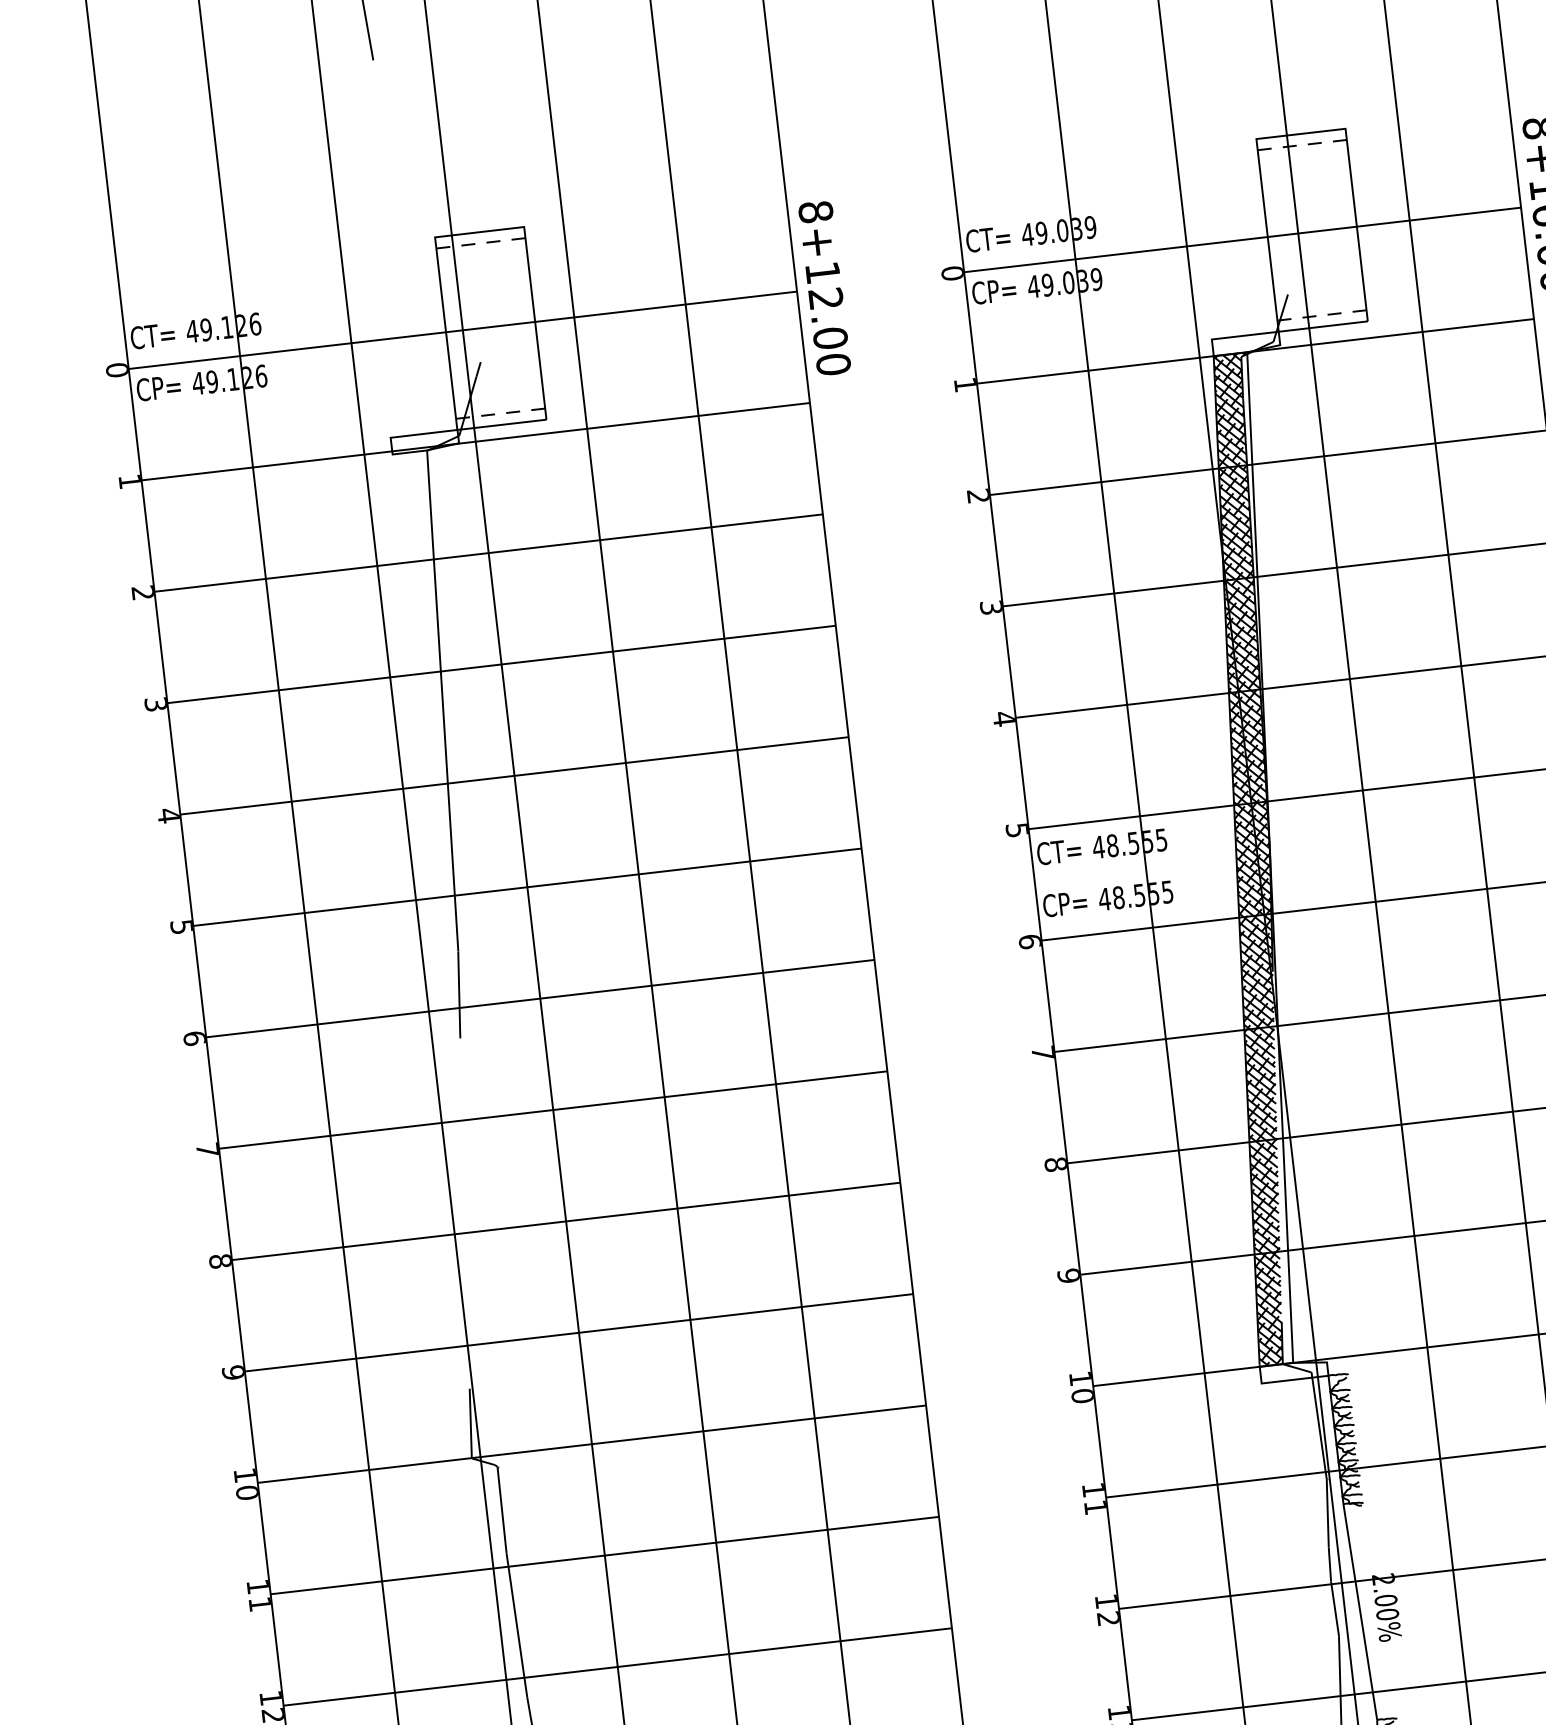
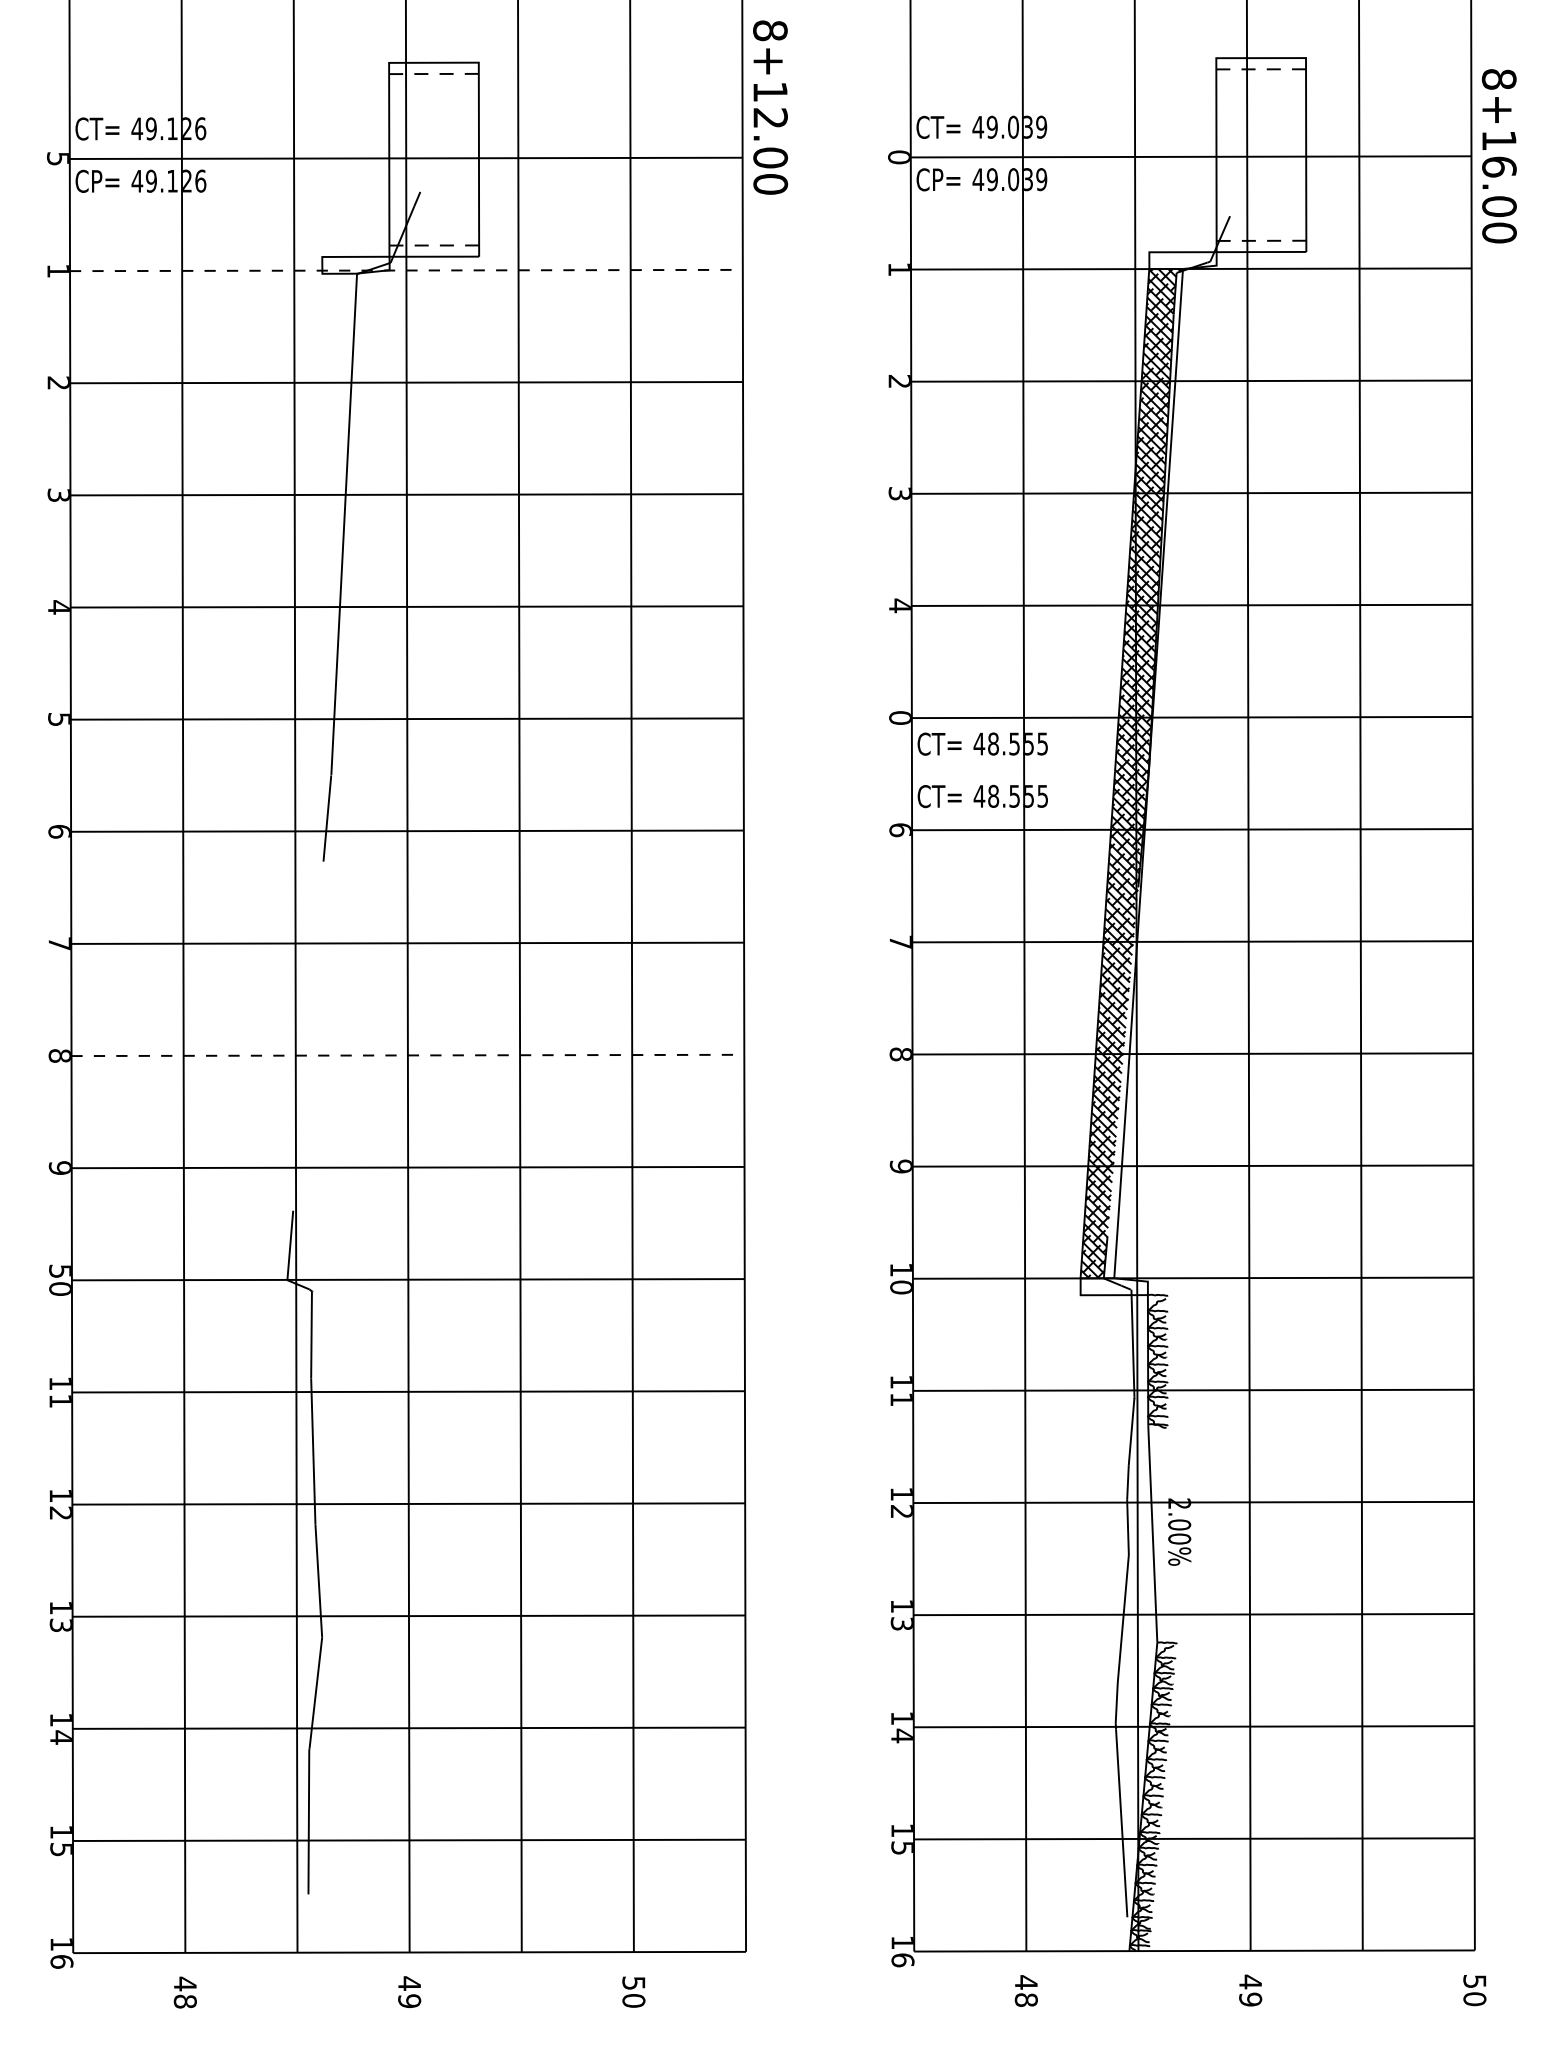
text: (824, 288) -> (770, 107), moved
text: (116, 369) -> (57, 158), 0 -> 5
line: (475, 441) -> (406, 270), solid -> dashed
text: (1016, 829) -> (899, 717), 5 -> 0
text: (1071, 903) -> (946, 796), CP= -> CT=
line: (566, 1221) -> (408, 1055), solid -> dashed
text: (244, 1474) -> (59, 1270), 10 -> 50

